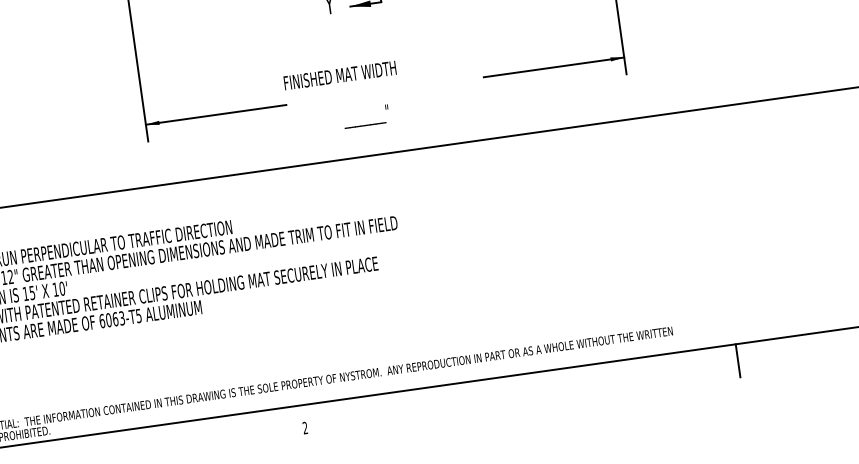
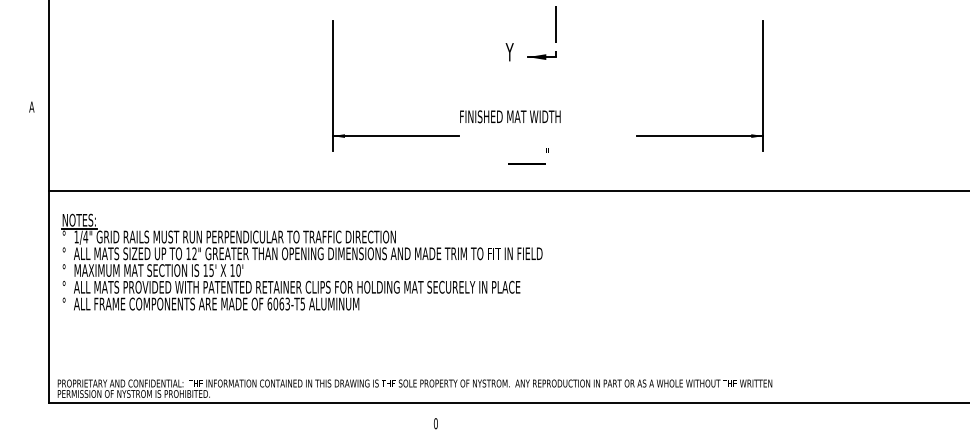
line: (738, 360) -> (826, 417), removed
text: (304, 427) -> (435, 423), 2 -> 0

